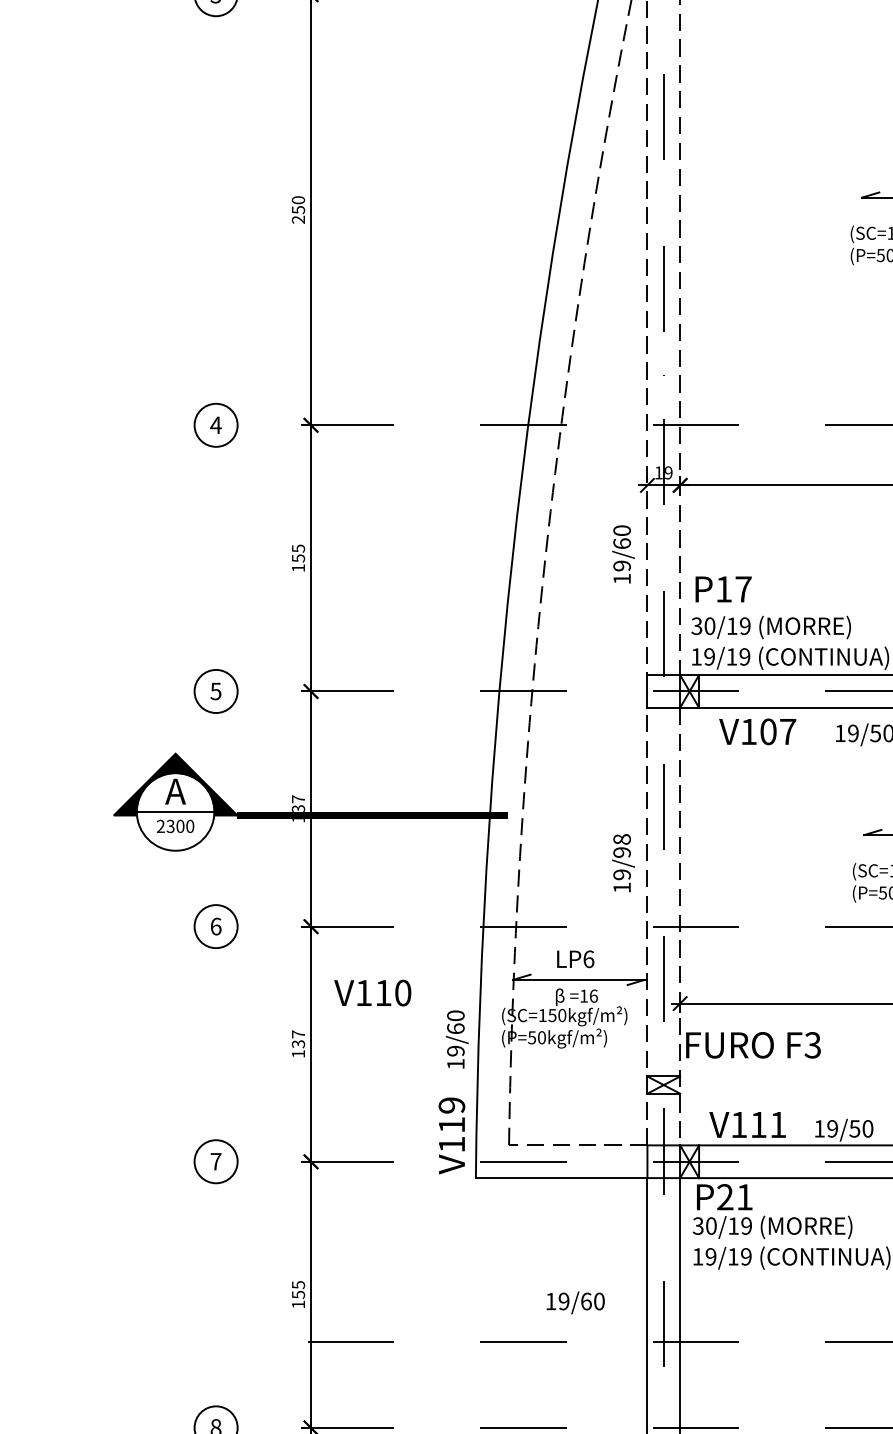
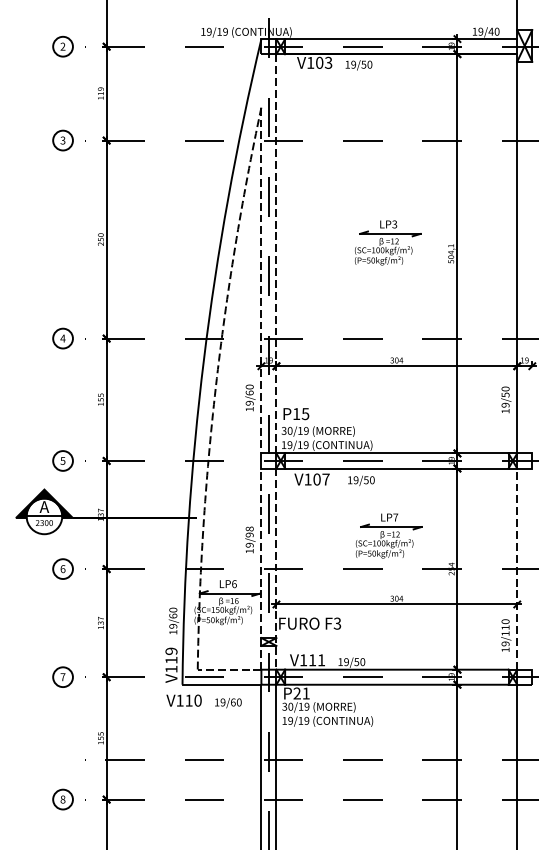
text: (743, 590) -> (305, 414), P17 -> P15
text: (371, 992) -> (183, 700), moved
text: (575, 1303) -> (228, 703), moved

